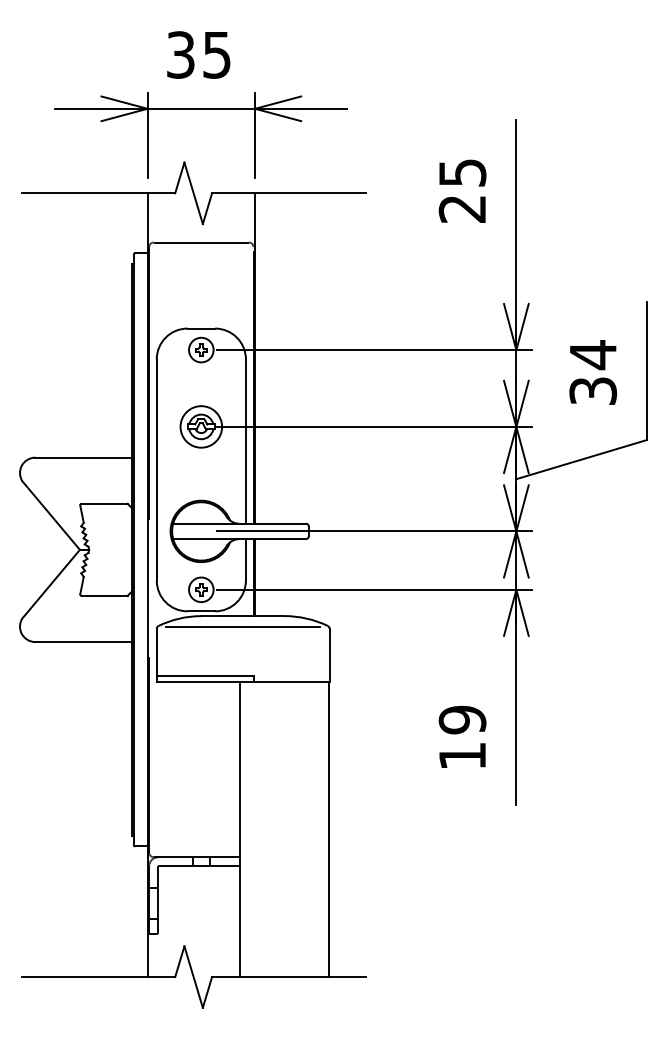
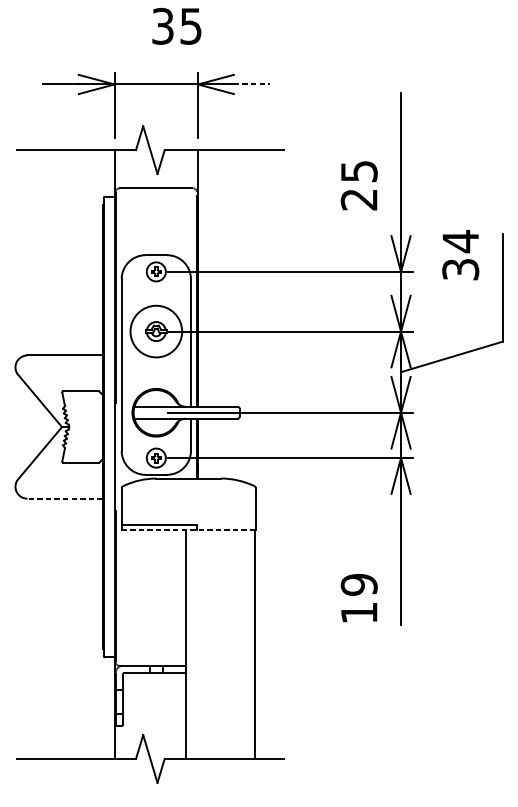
text: (198, 54) -> (176, 25), moved
line: (324, 108) -> (252, 84), solid -> dashed
text: (462, 190) -> (359, 185), moved
text: (593, 372) -> (460, 255), moved
circle: (201, 426) -> (156, 331), size x1.6
line: (243, 626) -> (189, 486), removed
line: (83, 642) -> (64, 499), solid -> dashed
line: (243, 682) -> (189, 530), solid -> dashed
text: (462, 736) -> (359, 597), moved

